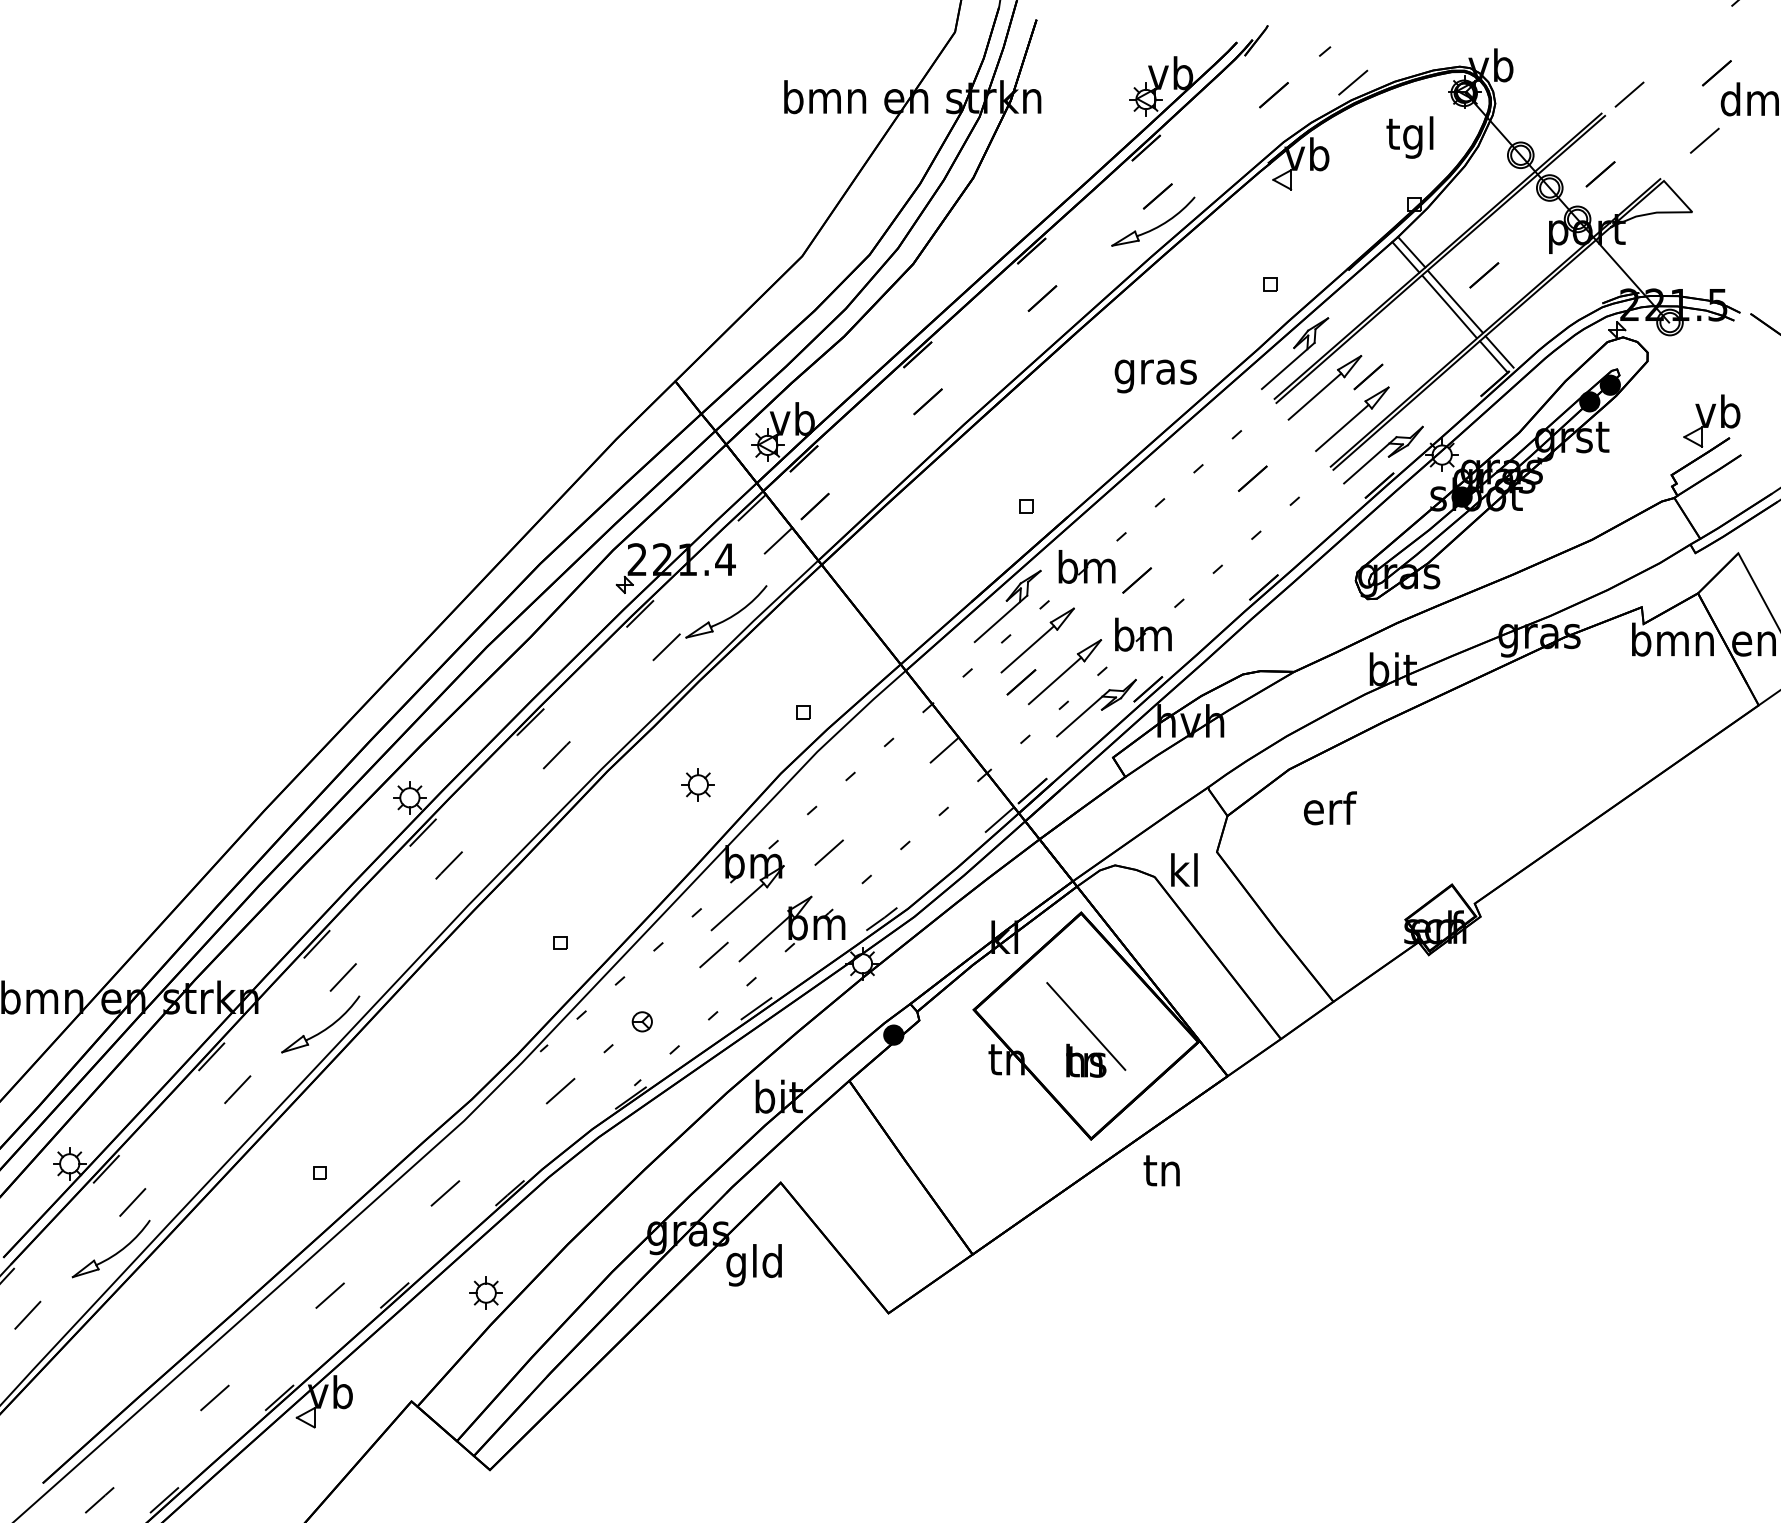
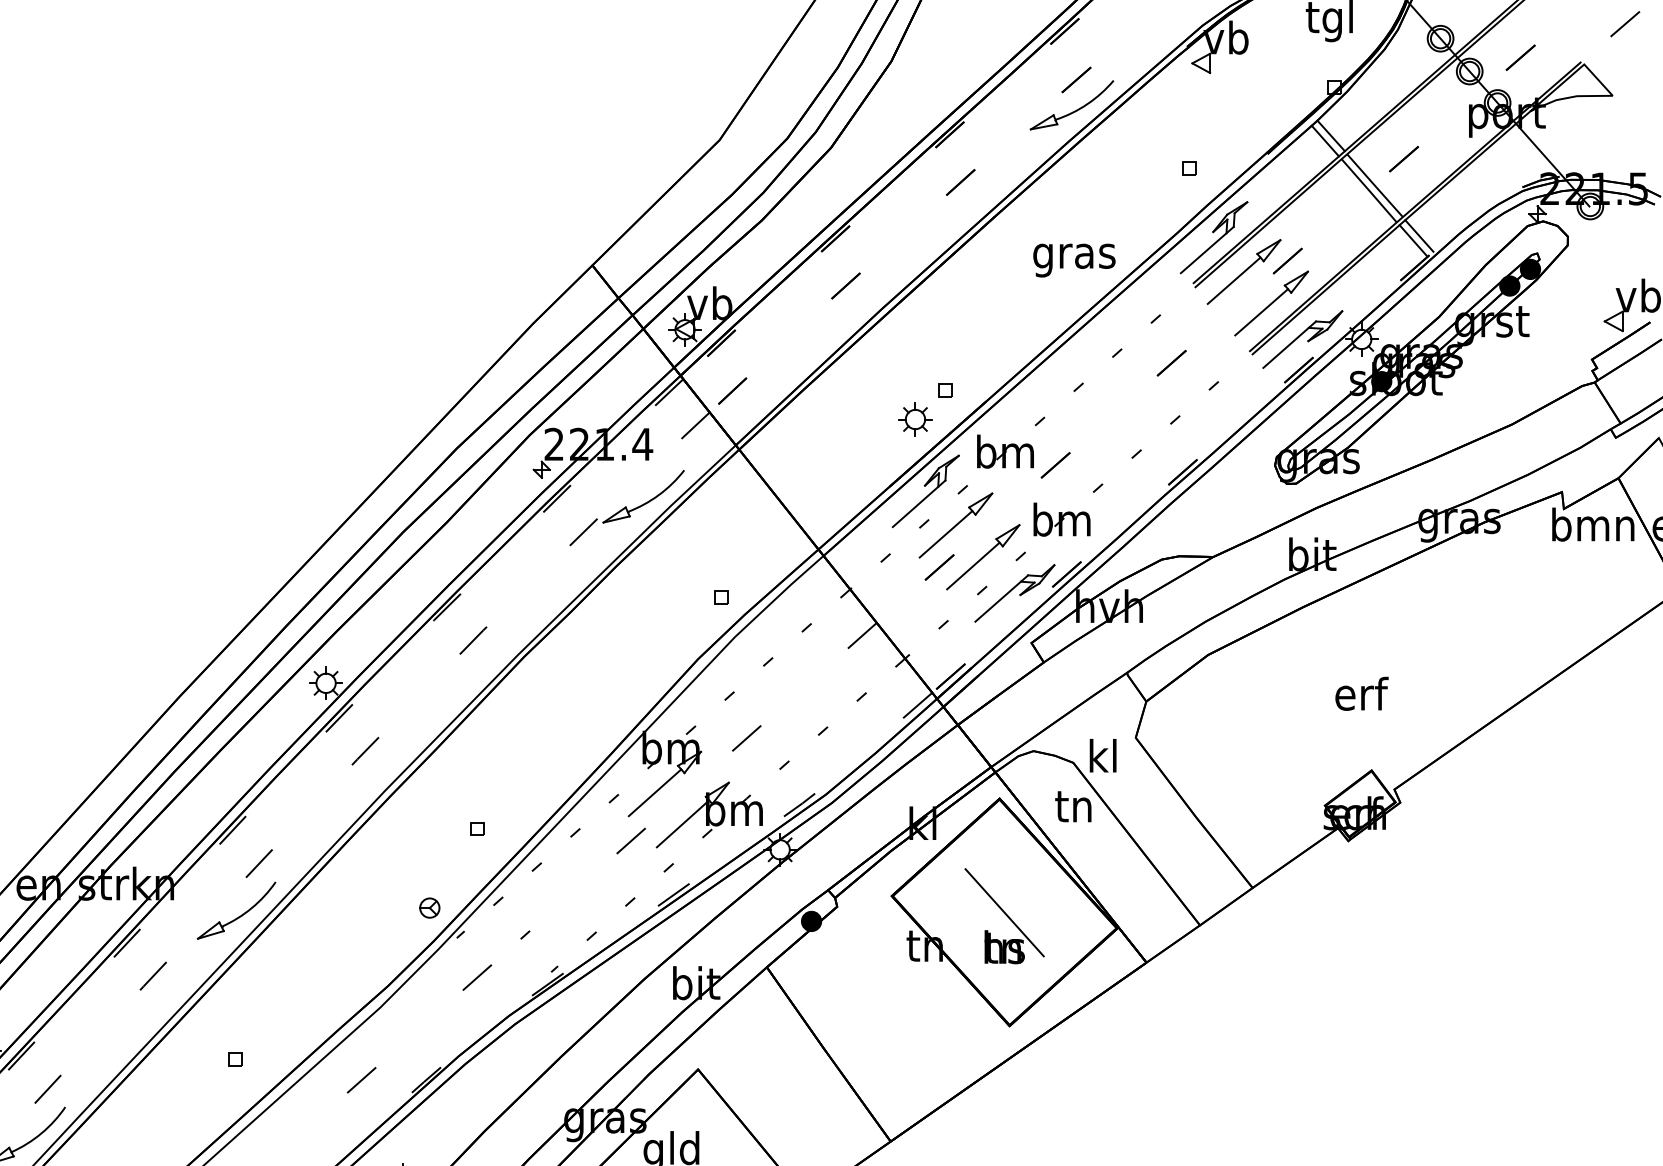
part: (697, 784) -> (914, 419), moved
text: (1330, 808) -> (1362, 694), moved
part: (641, 1021) -> (429, 907), moved
text: (1161, 1170) -> (1073, 806), moved

